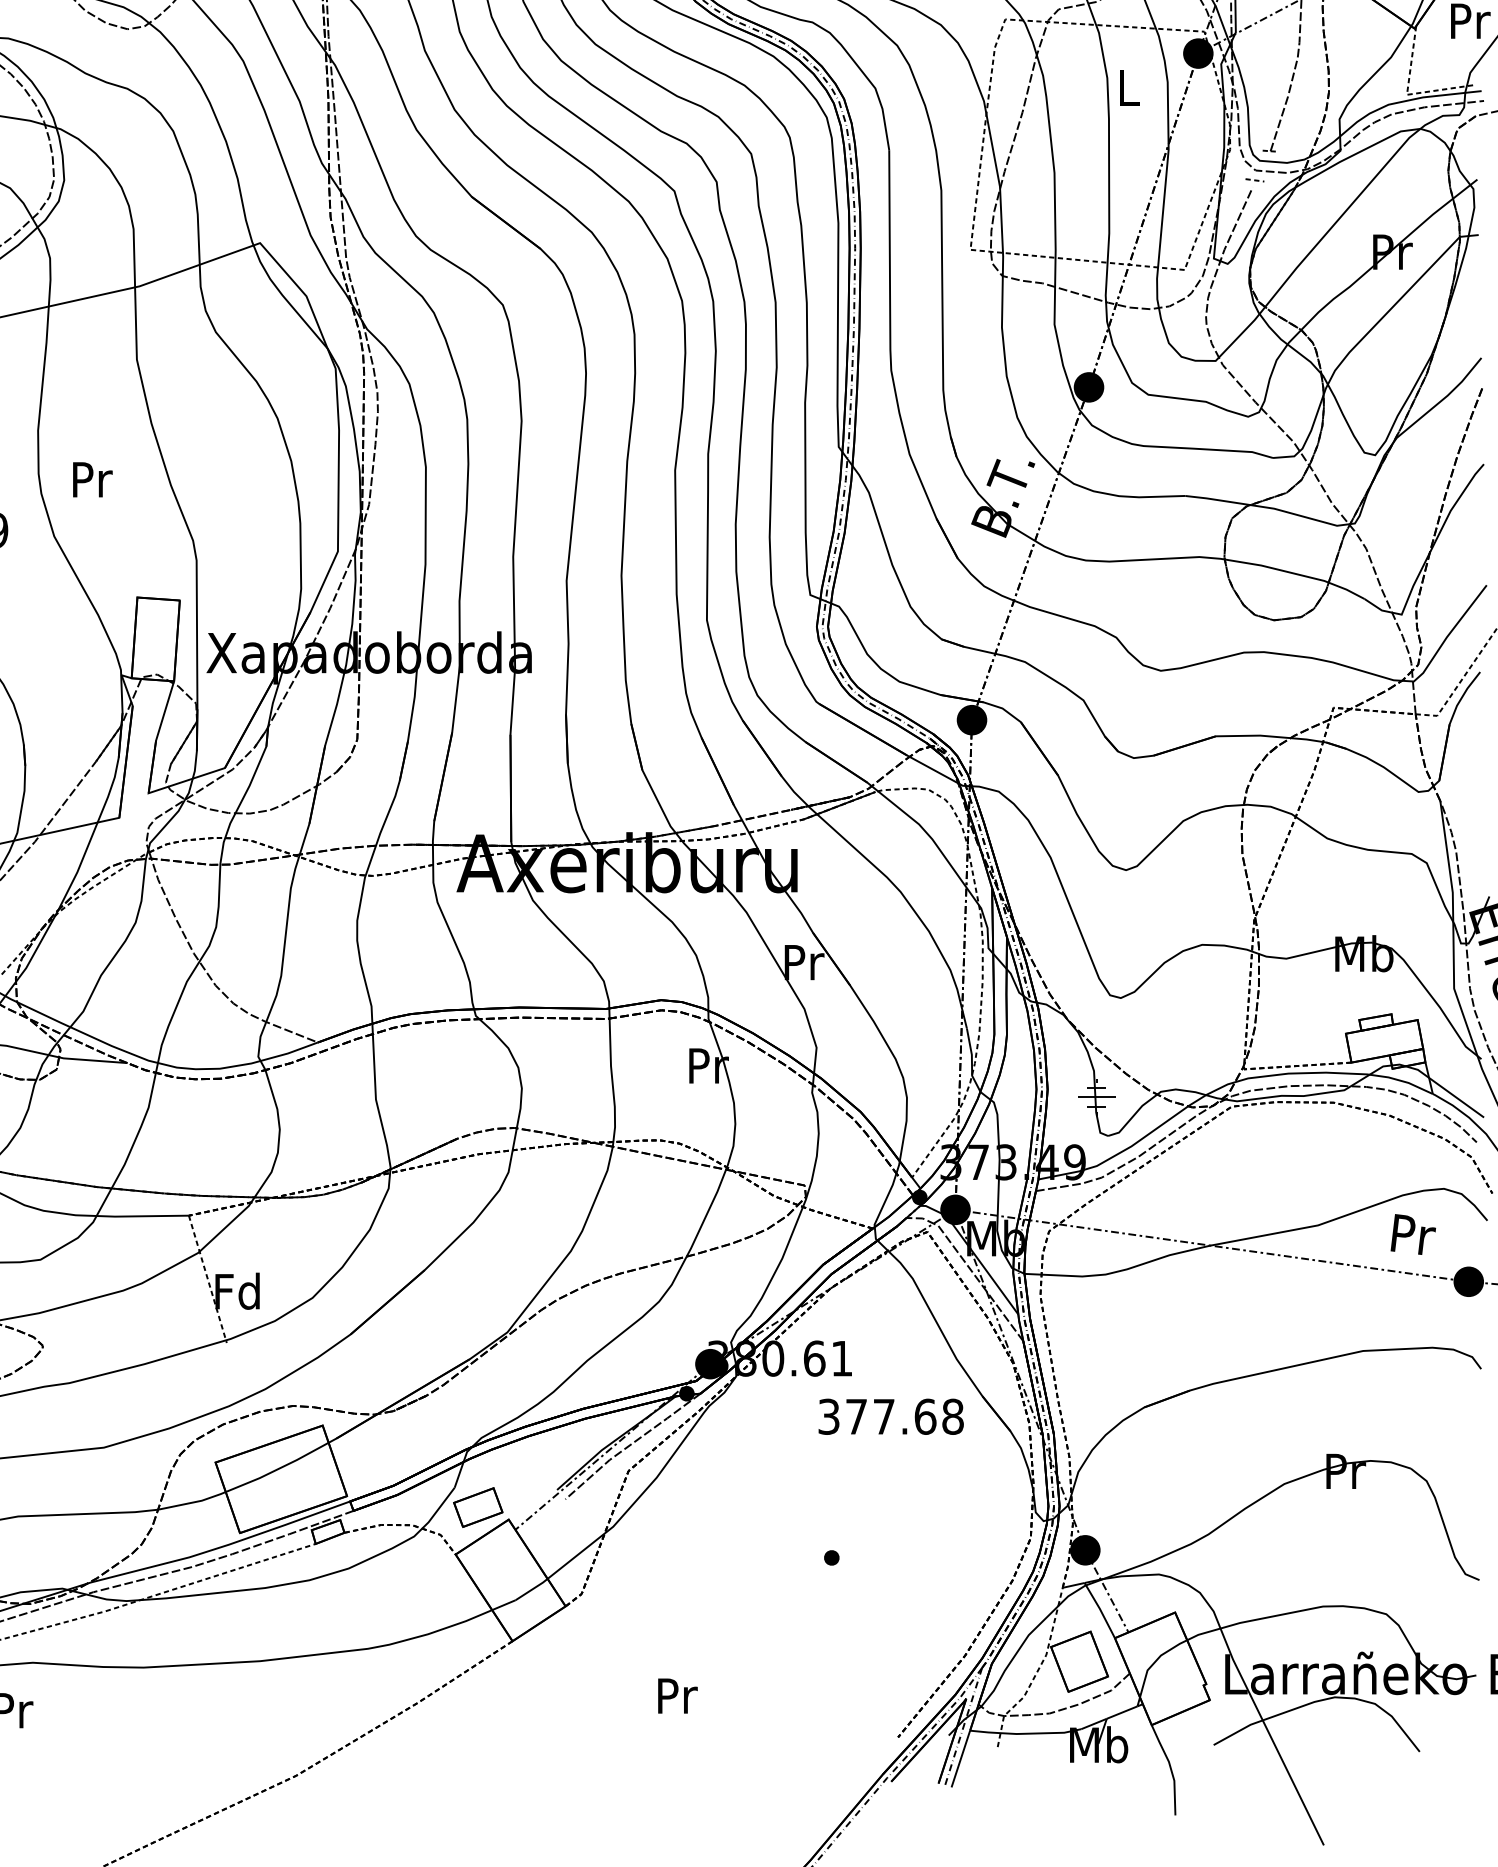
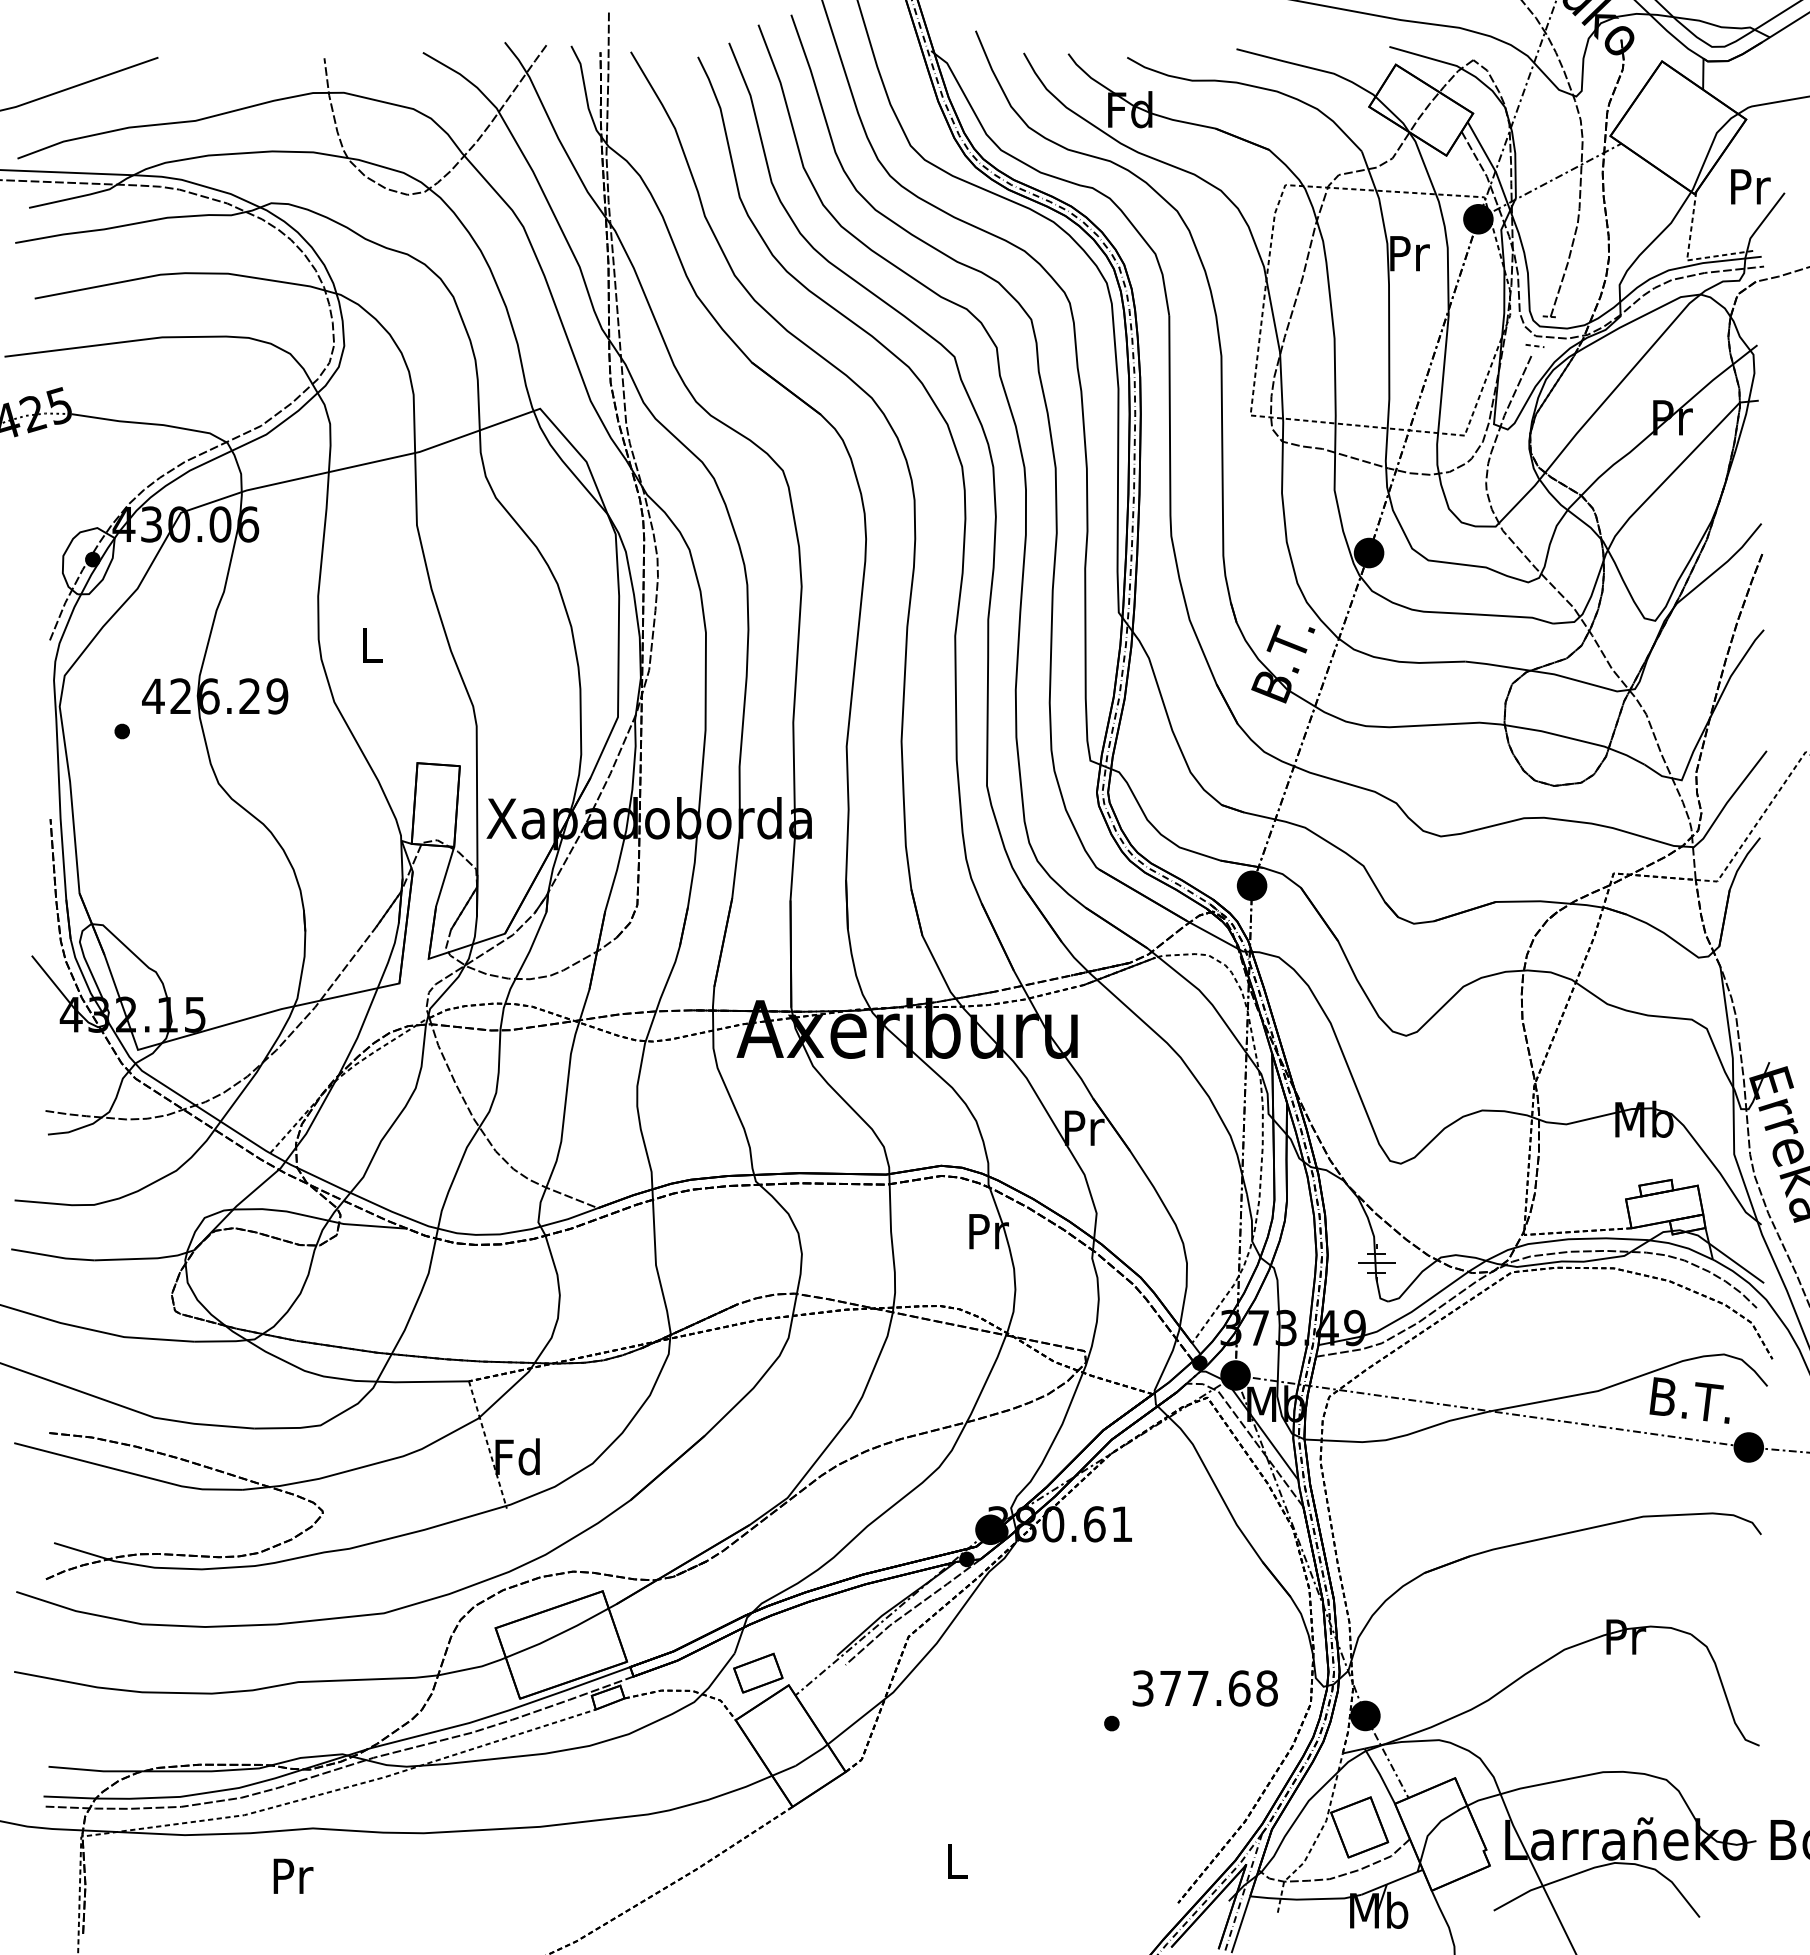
text: (1129, 87) -> (1409, 253), L -> Pr
text: (92, 479) -> (372, 645), Pr -> L
text: (1409, 1234) -> (1689, 1400), Pr -> B.T.
text: (890, 1416) -> (1204, 1688), moved
text: (677, 1695) -> (957, 1861), Pr -> L

